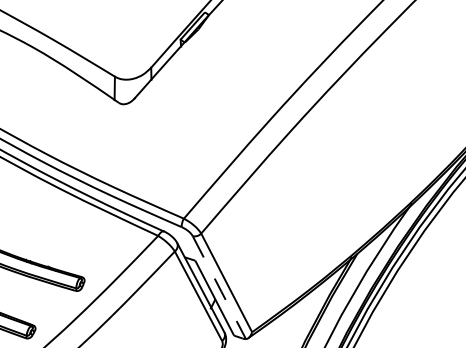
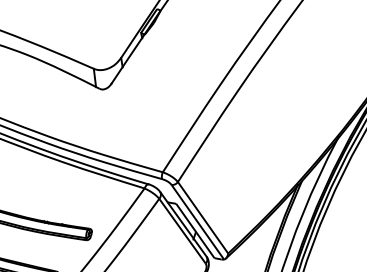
line: (219, 288) -> (198, 222), dashed -> solid

